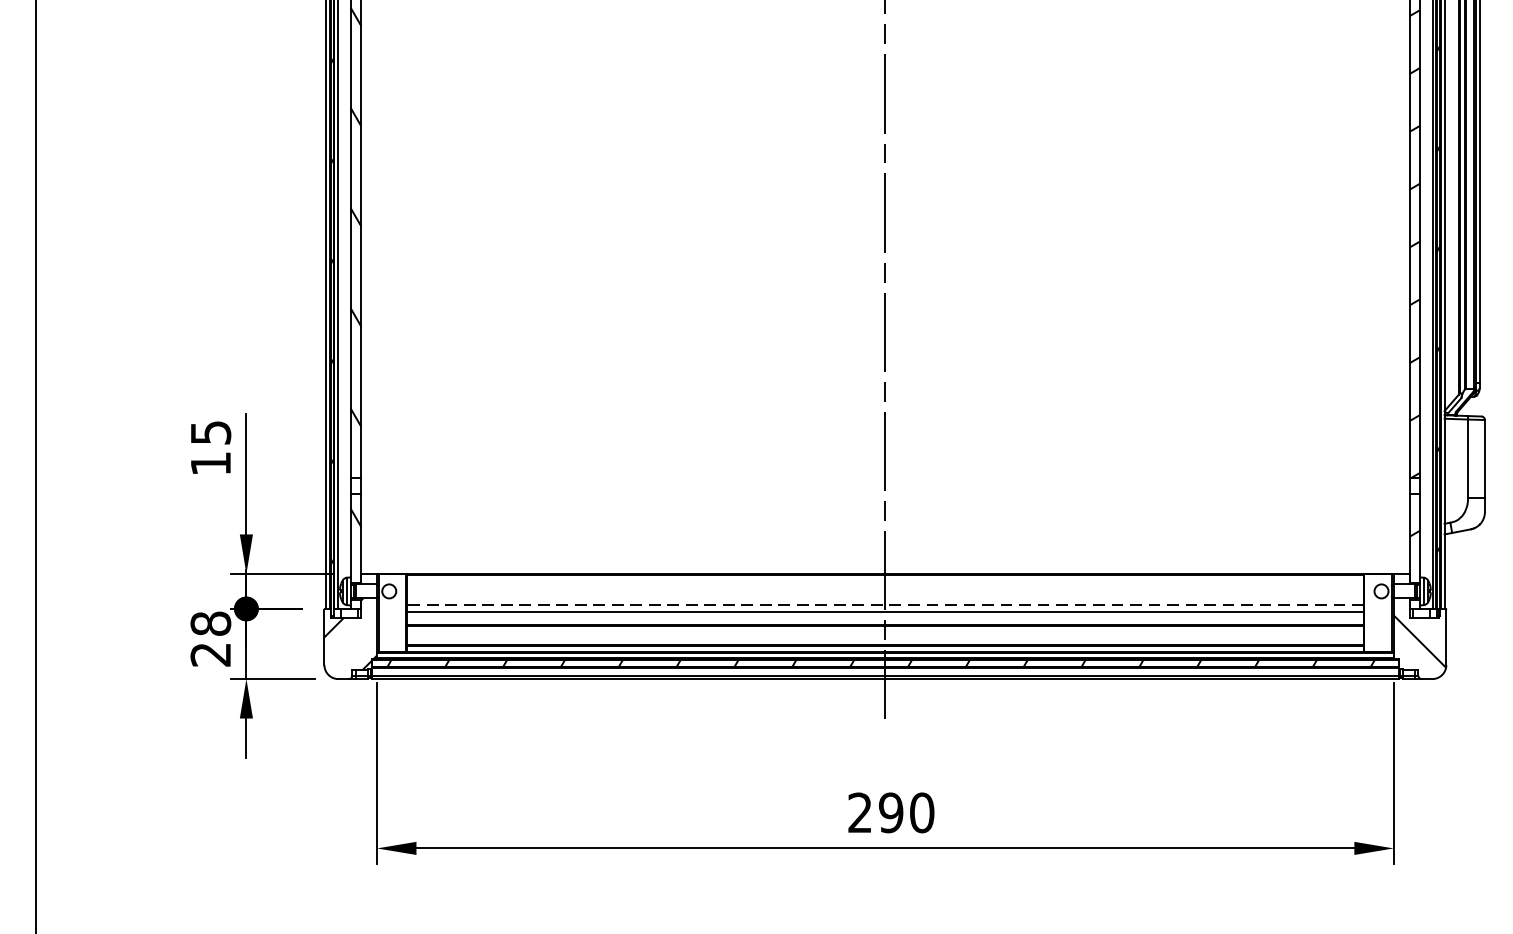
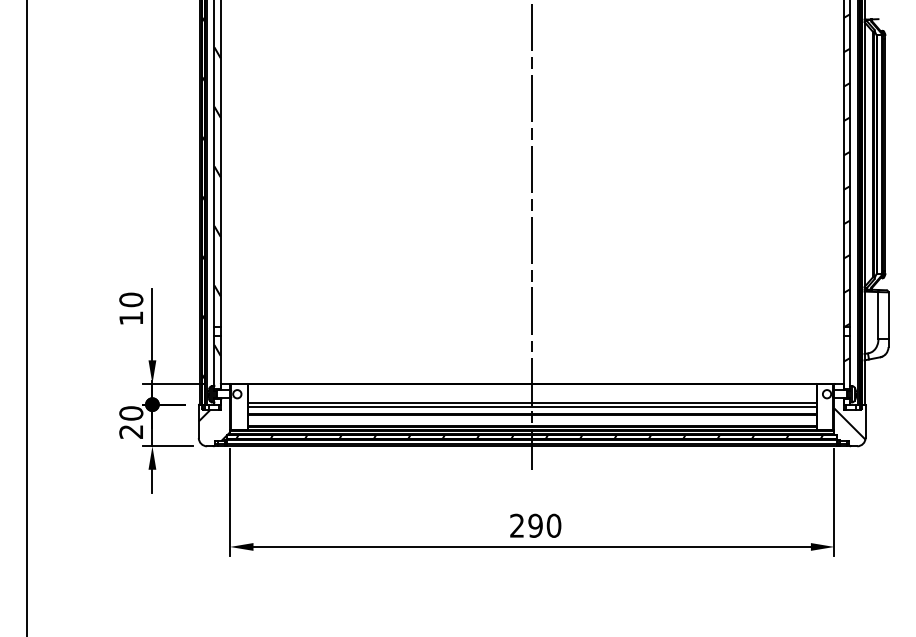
text: (211, 432) -> (131, 299), 15 -> 10
line: (884, 605) -> (531, 402), dashed -> solid
text: (211, 623) -> (131, 413), 28 -> 20

